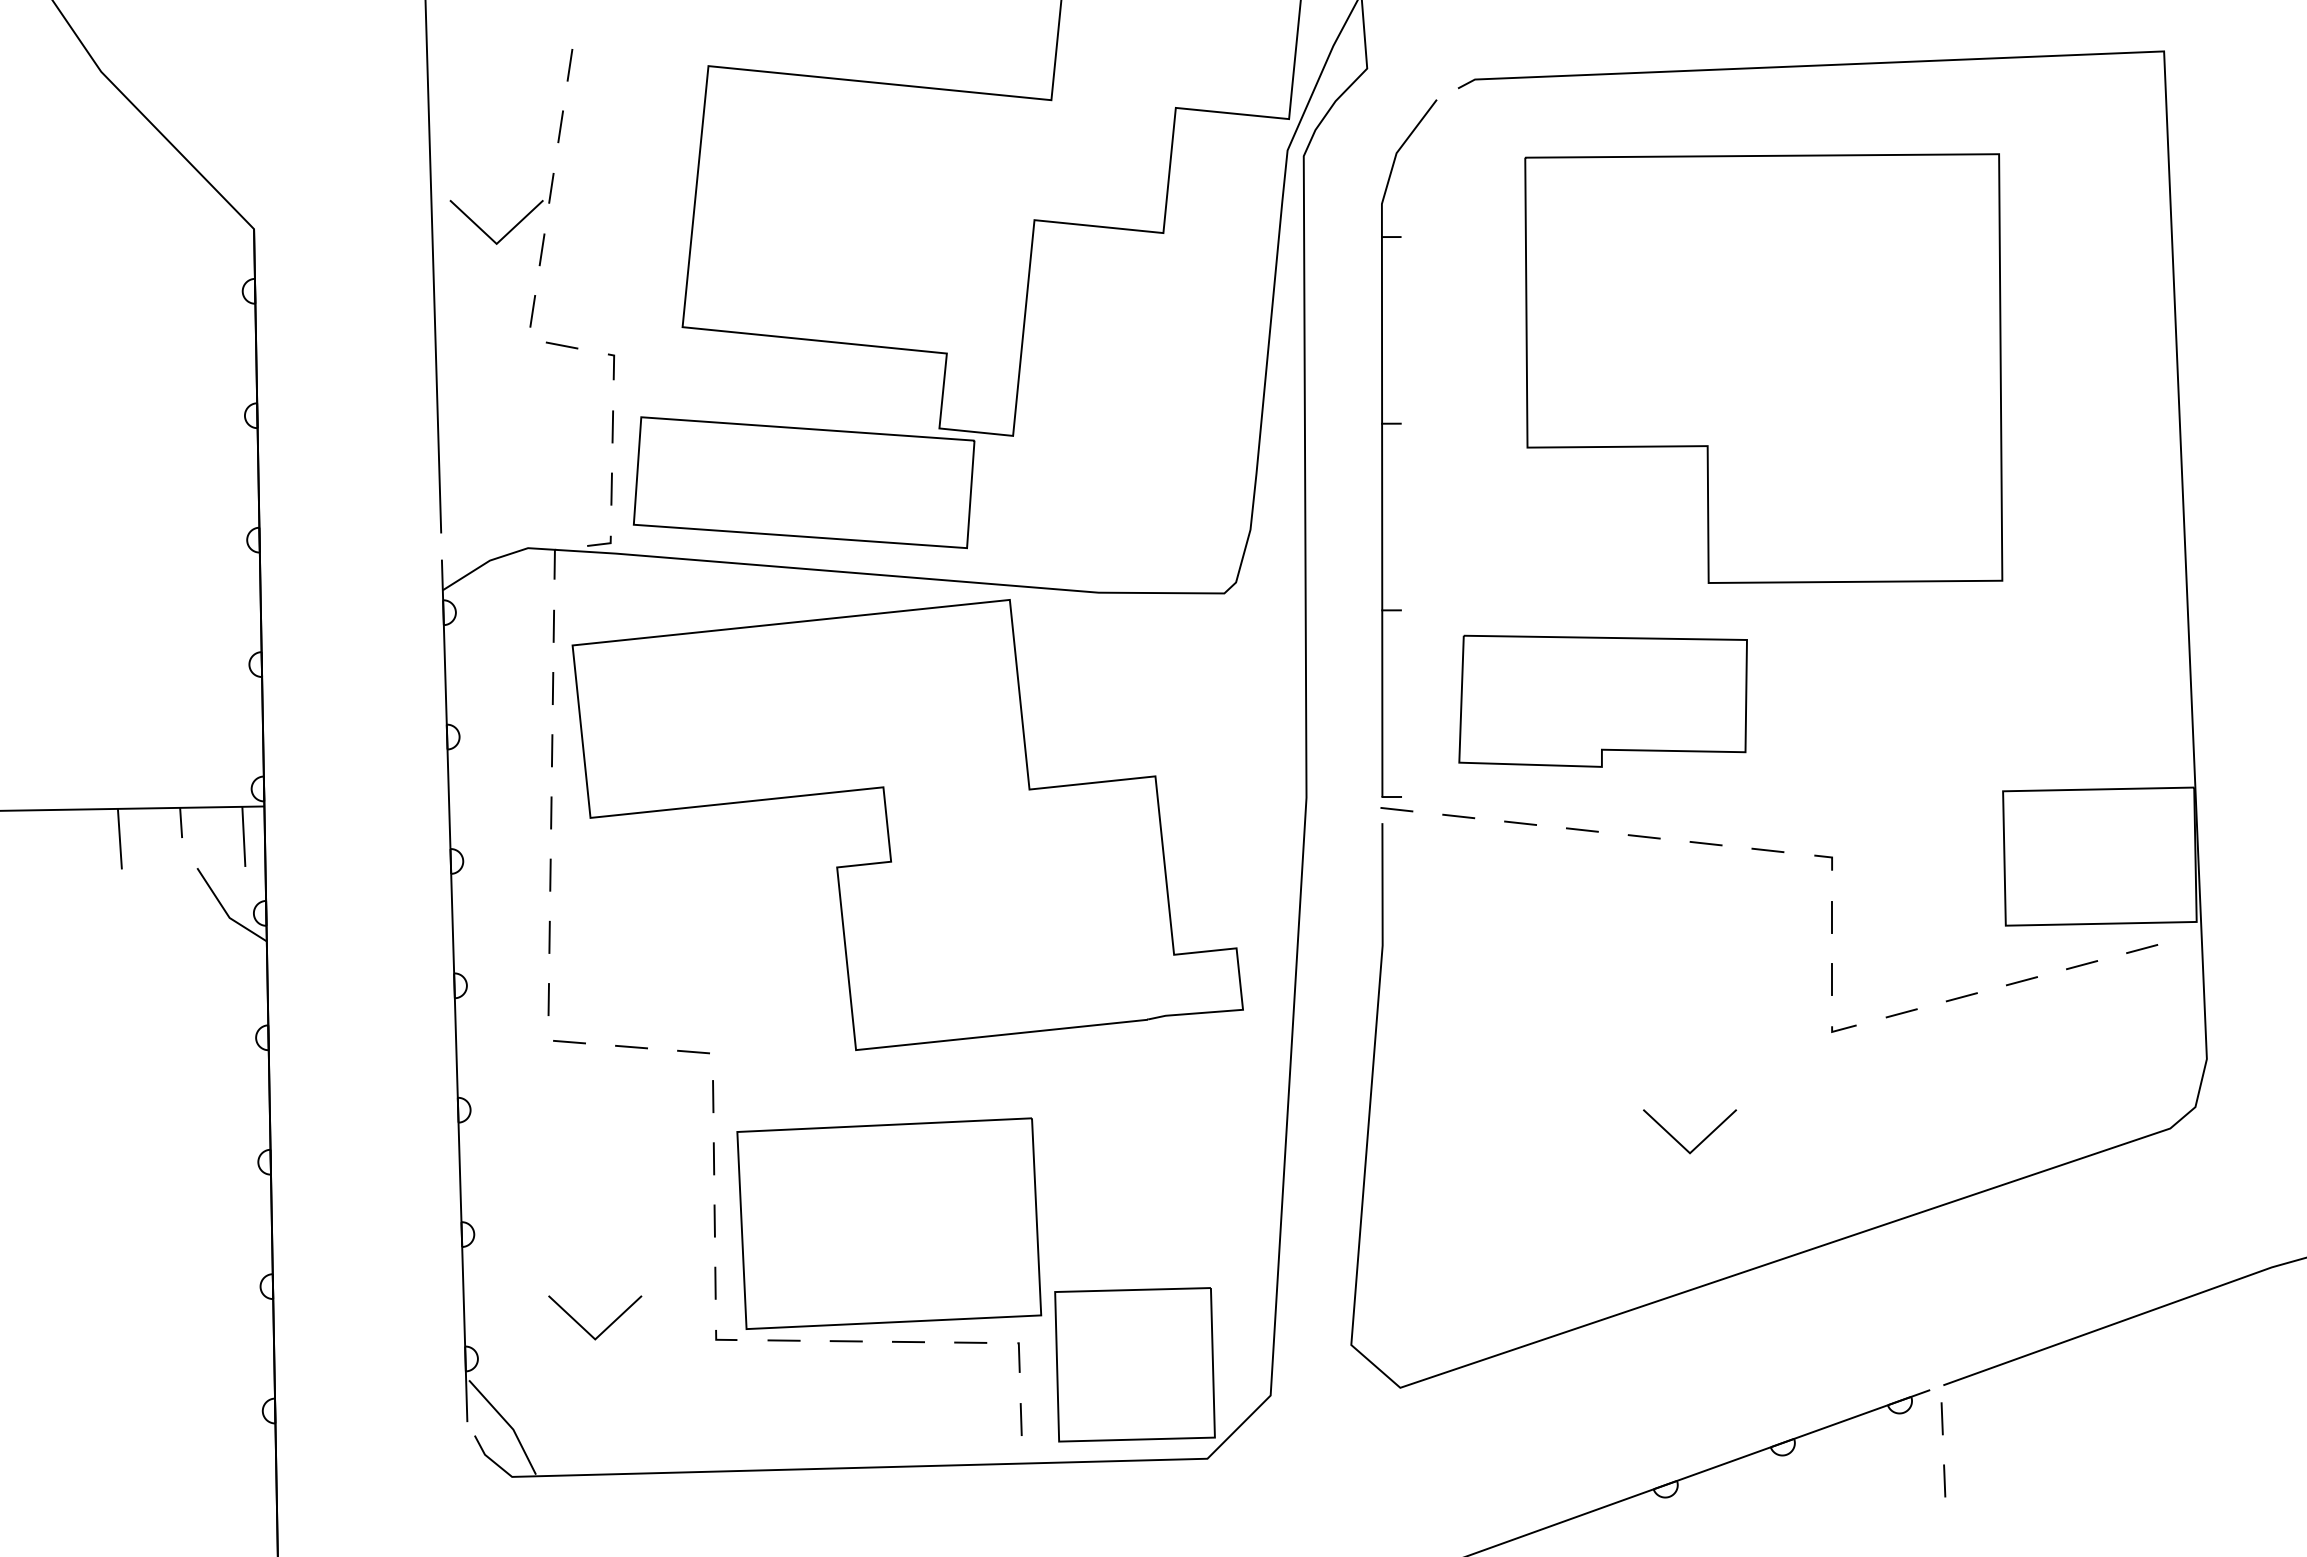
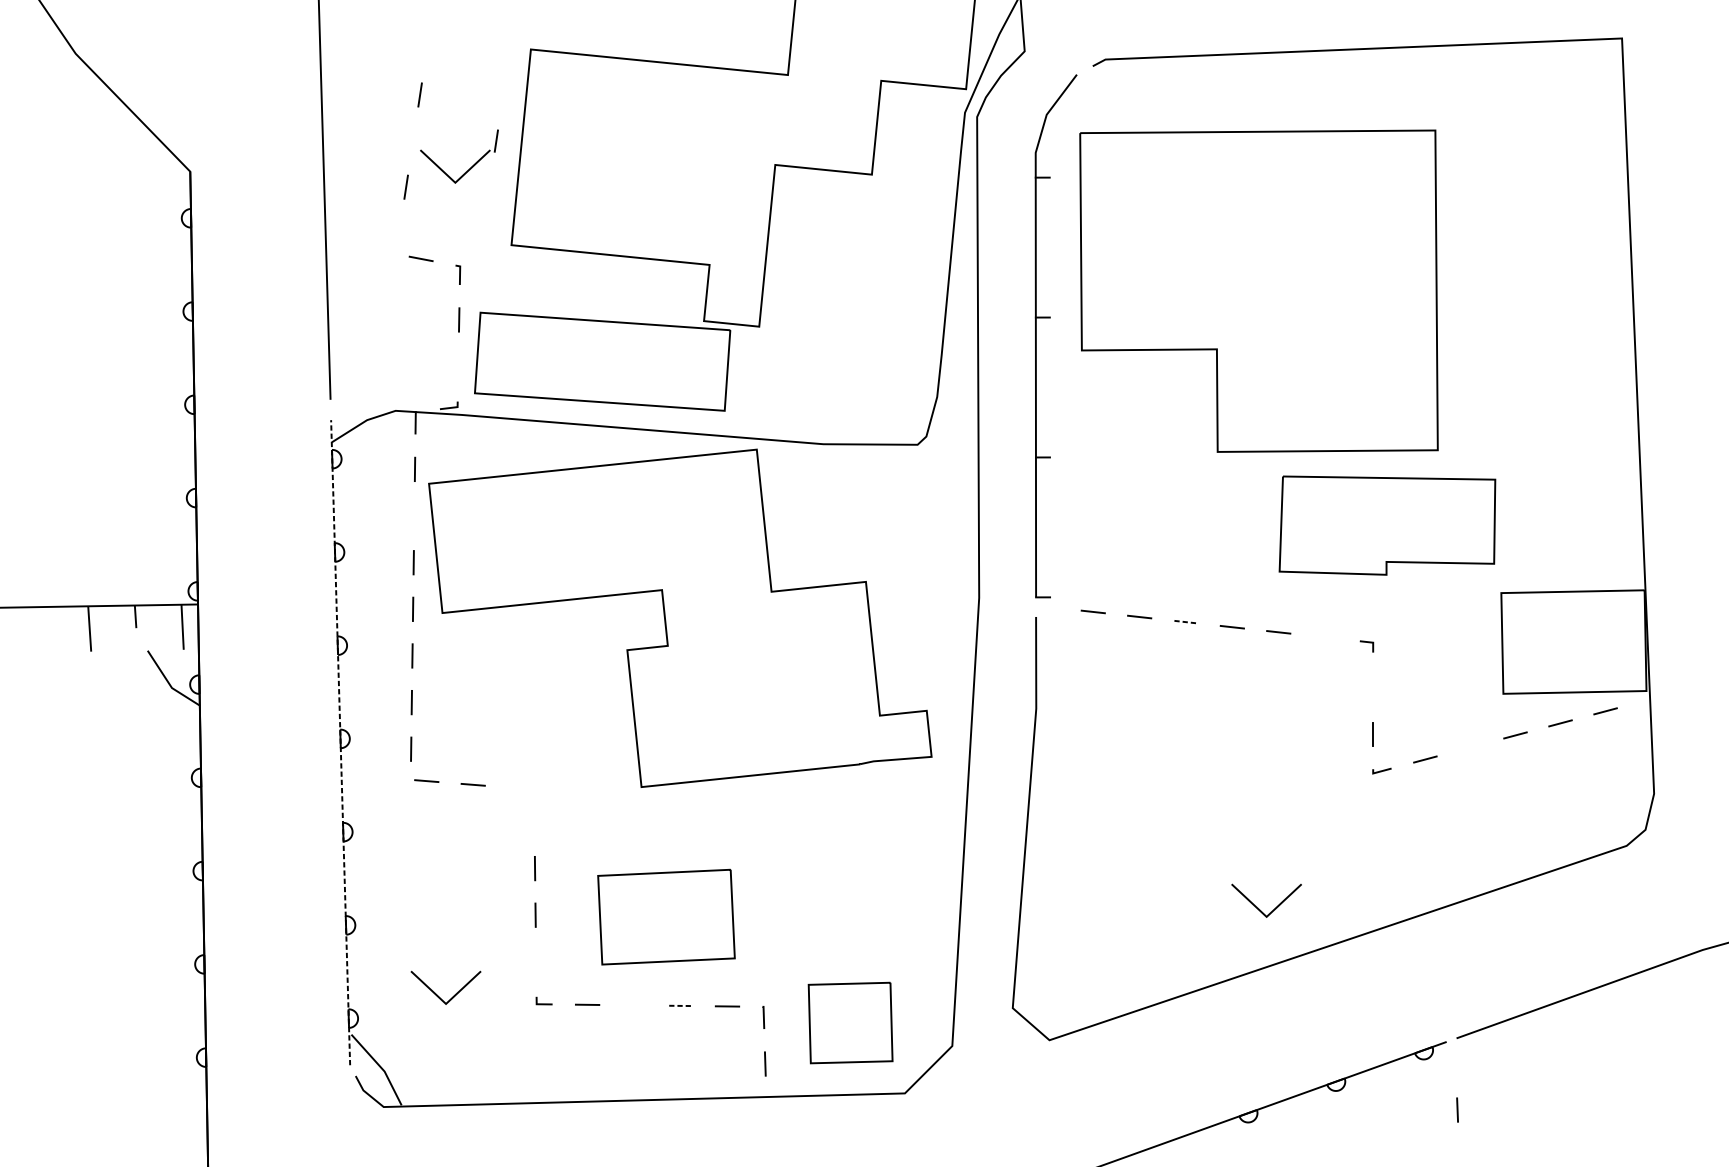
line: (569, 64) -> (426, 48), removed
part: (513, 226) -> (467, 169), moved
line: (532, 310) -> (398, 232), removed
part: (1763, 368) -> (1258, 291), moved
line: (611, 488) -> (458, 366), removed
line: (552, 688) -> (413, 516), removed
part: (1602, 700) -> (1386, 525), moved
line: (1396, 809) -> (1046, 606), removed
line: (1582, 830) -> (1186, 622), solid -> dashed
line: (1767, 849) -> (1324, 636), removed
line: (1832, 916) -> (1373, 686), removed
line: (454, 990) -> (340, 742), solid -> dashed
line: (1961, 997) -> (1470, 747), removed
line: (693, 1051) -> (519, 788), removed
line: (713, 1096) -> (534, 821), removed
line: (1682, 1144) -> (1261, 910), moved
part: (889, 1223) -> (666, 917), size x0.6
line: (715, 1282) -> (536, 961), removed
line: (845, 1341) -> (633, 1005), removed
line: (908, 1342) -> (680, 1006), solid -> dashed
part: (1134, 1364) -> (850, 1022), size x0.7
line: (1941, 1418) -> (1455, 1063), removed

